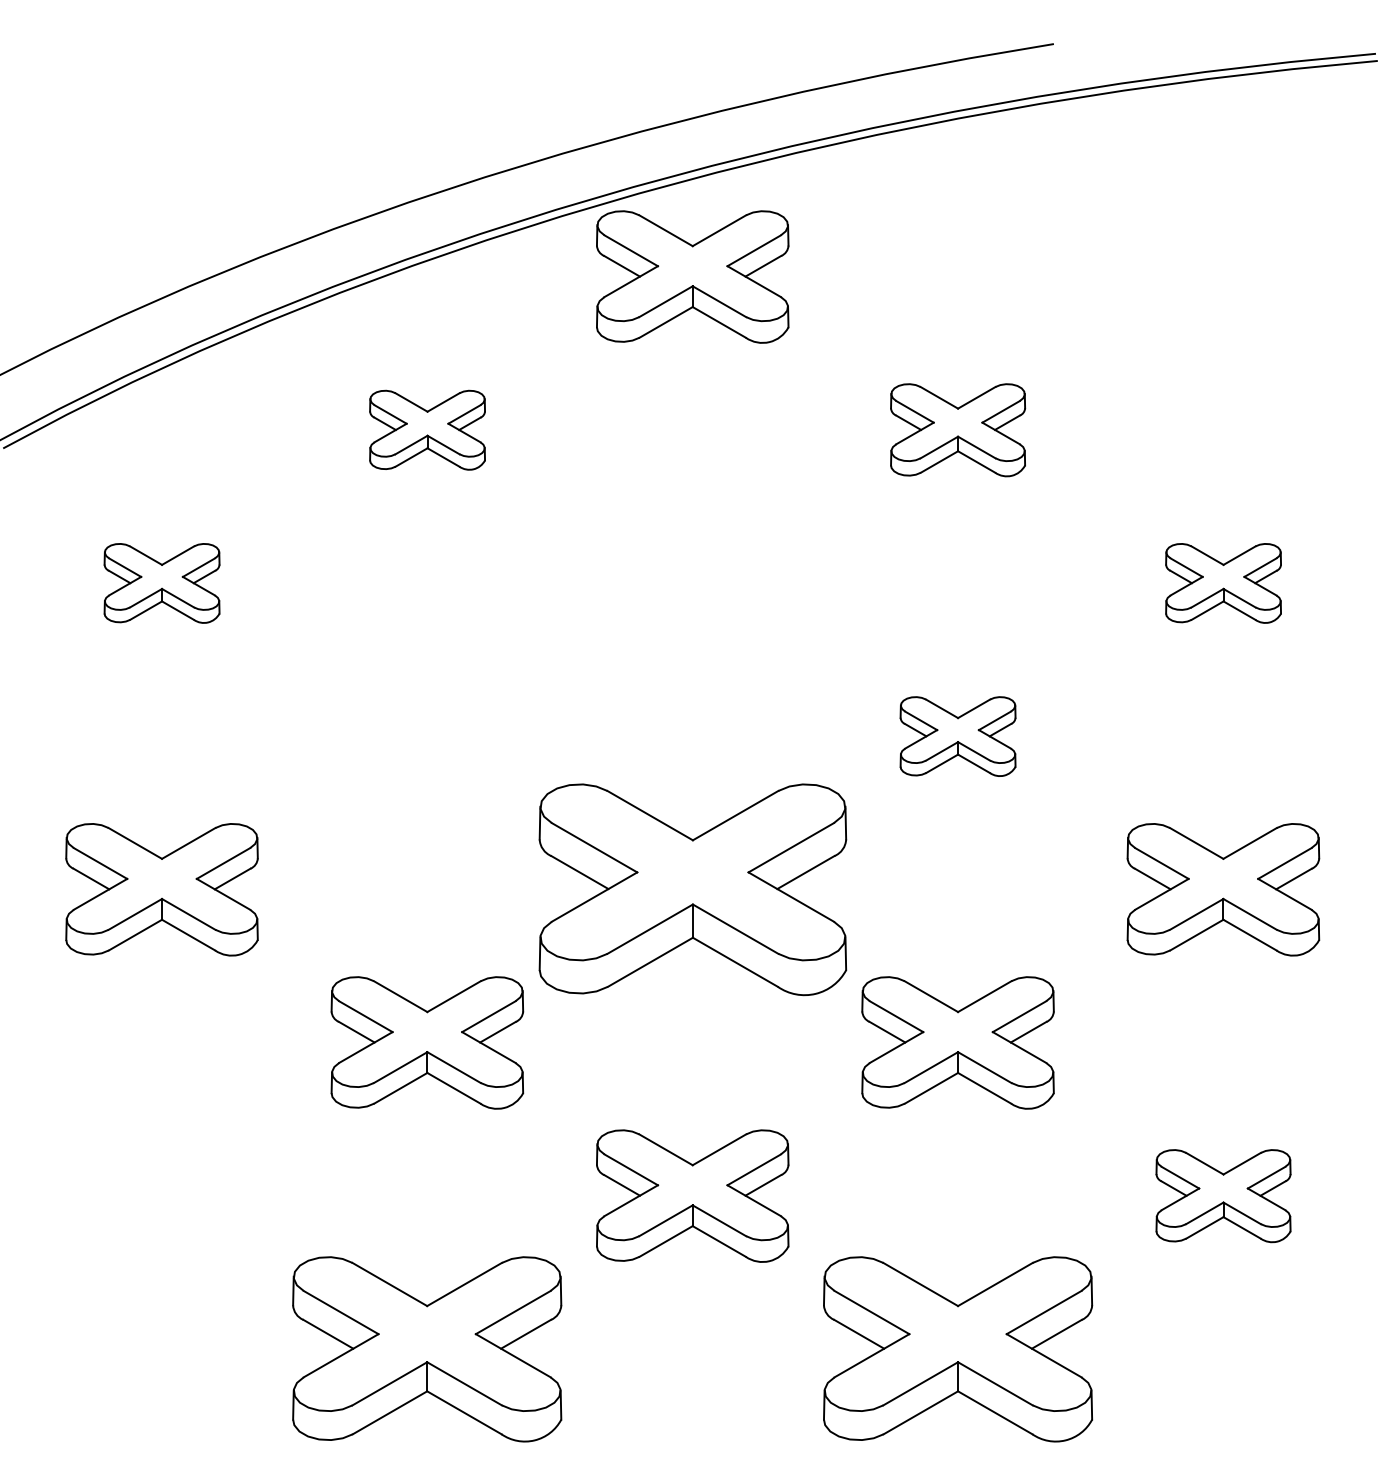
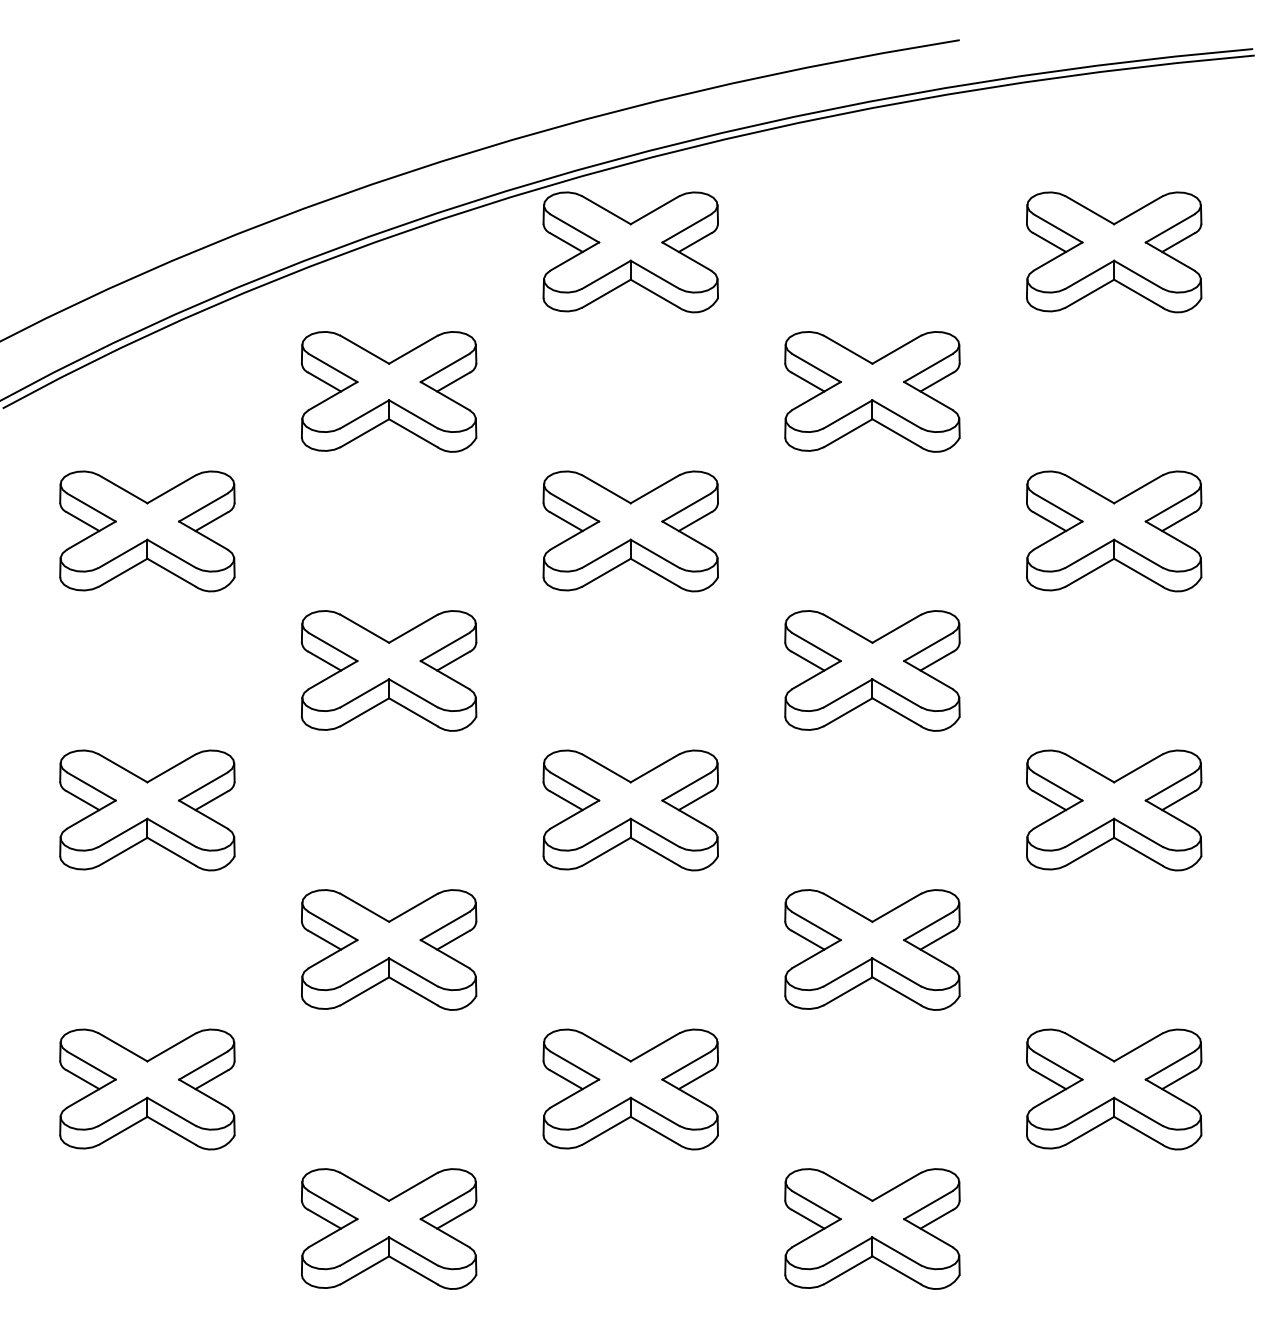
part: (1223, 277) -> (1114, 252), added
part: (427, 429) -> (389, 391), size x1.67
part: (958, 429) -> (872, 391), size x1.43
part: (162, 583) -> (147, 531), size x1.67
part: (692, 583) -> (630, 531), added
part: (1223, 583) -> (1114, 531), size x1.67
part: (427, 736) -> (389, 670), added
part: (958, 736) -> (872, 670), size x1.67
part: (692, 889) -> (630, 810), size x0.62
part: (162, 1196) -> (147, 1089), added
part: (1223, 1196) -> (1114, 1089), size x1.43
part: (427, 1348) -> (389, 1228), size x0.71
part: (958, 1348) -> (872, 1228), size x0.71

